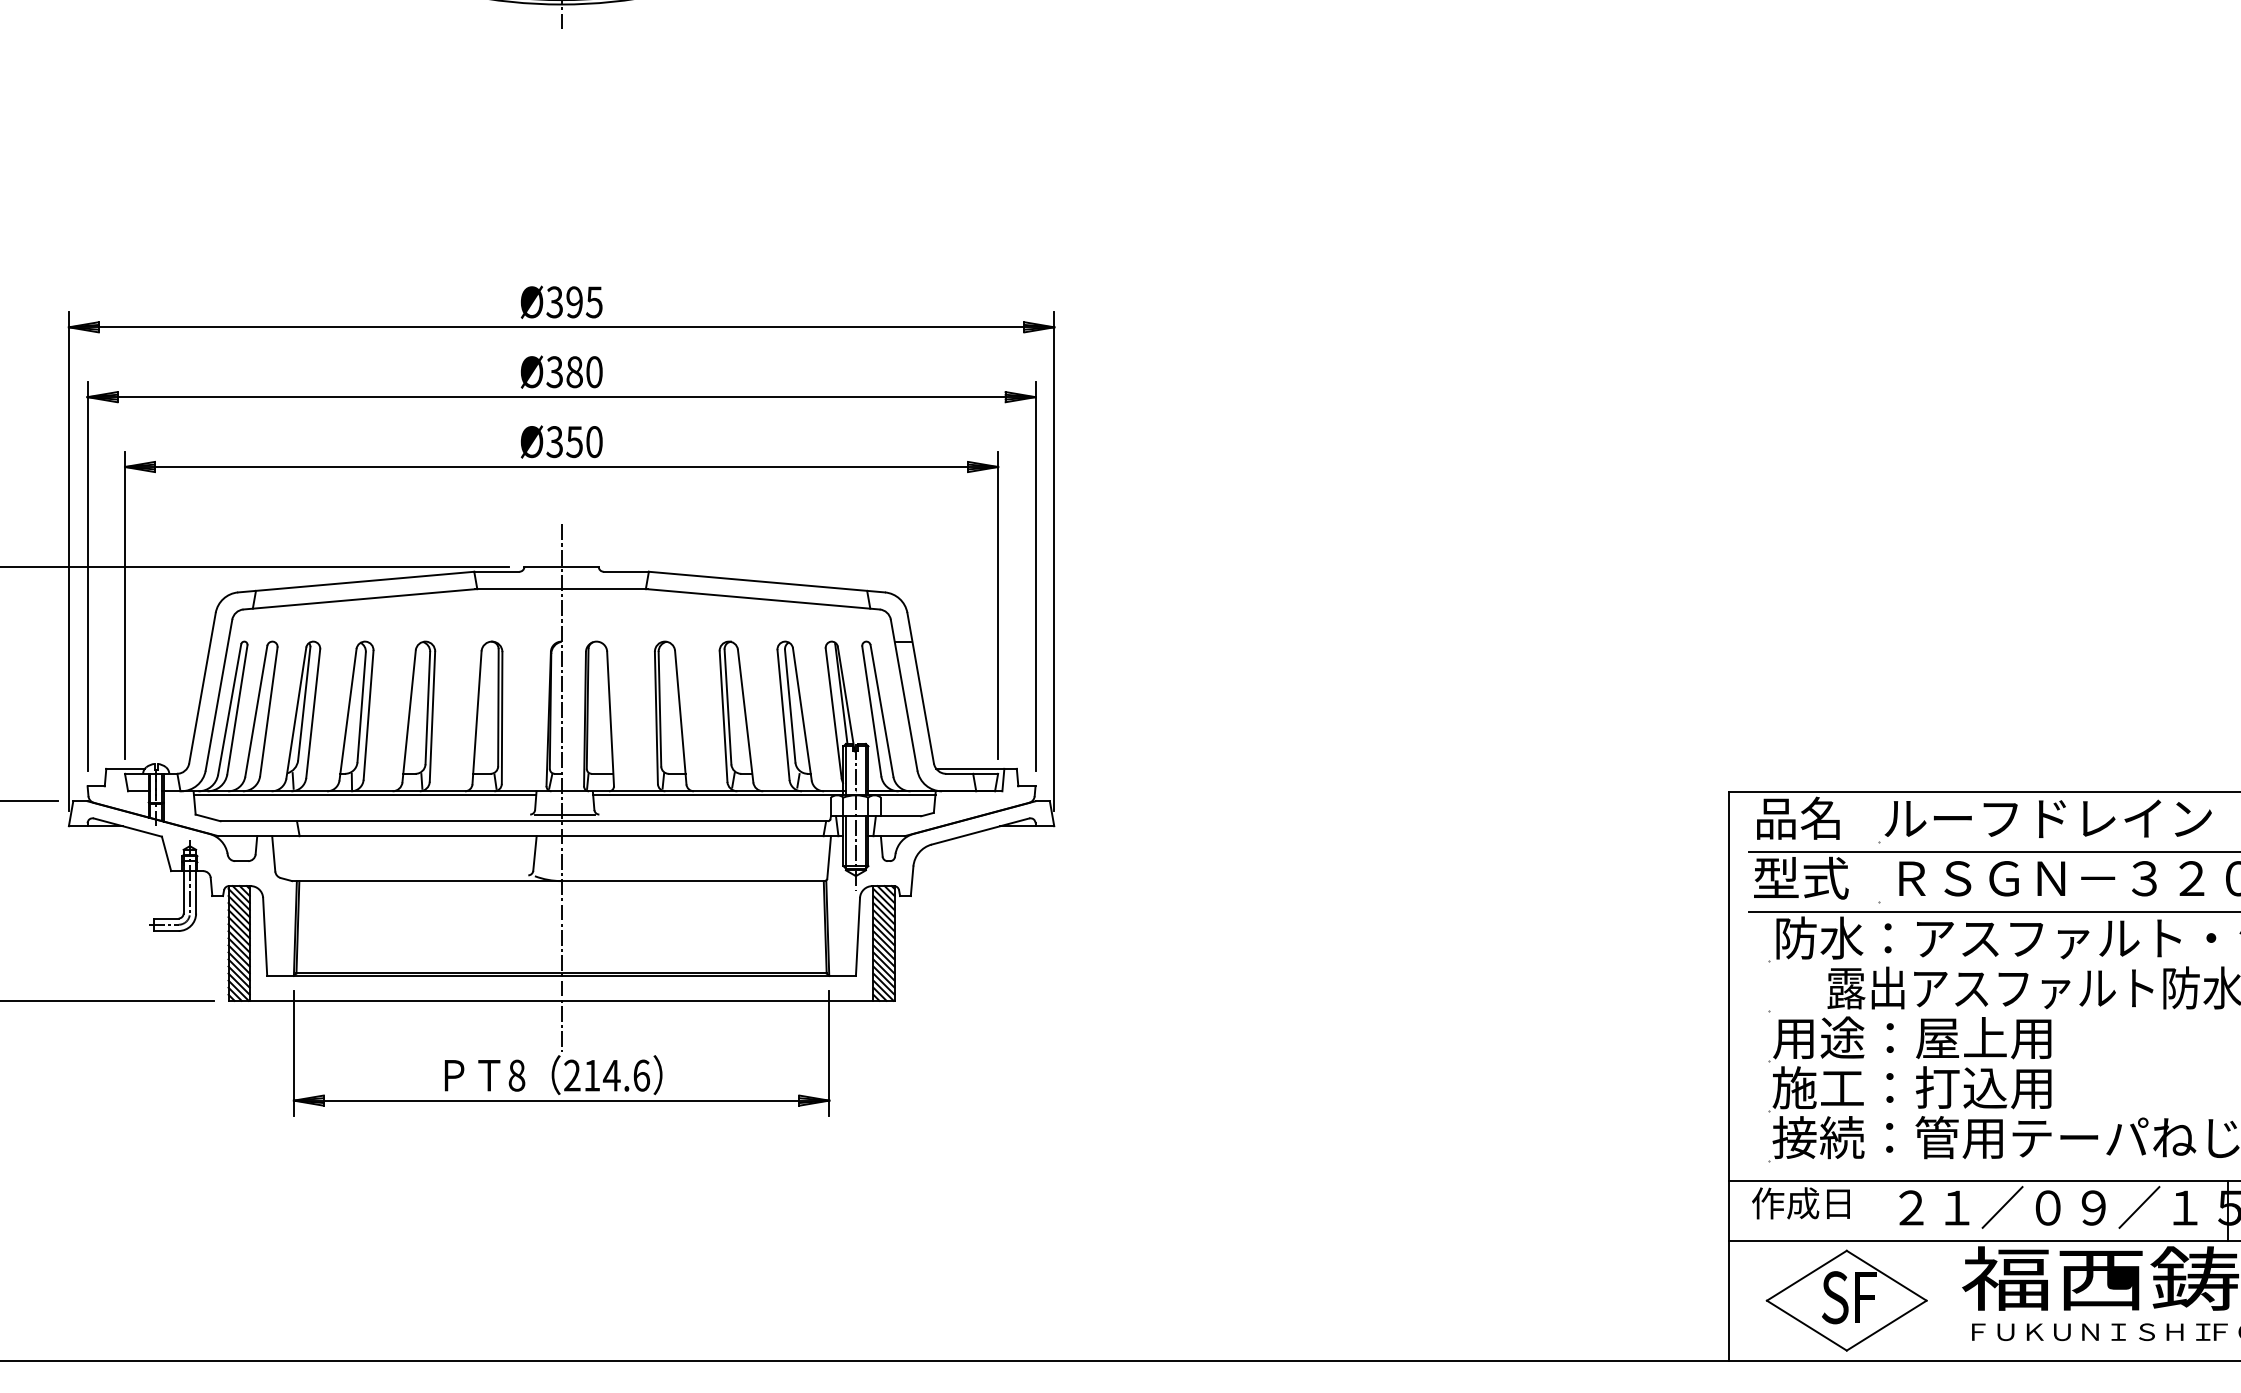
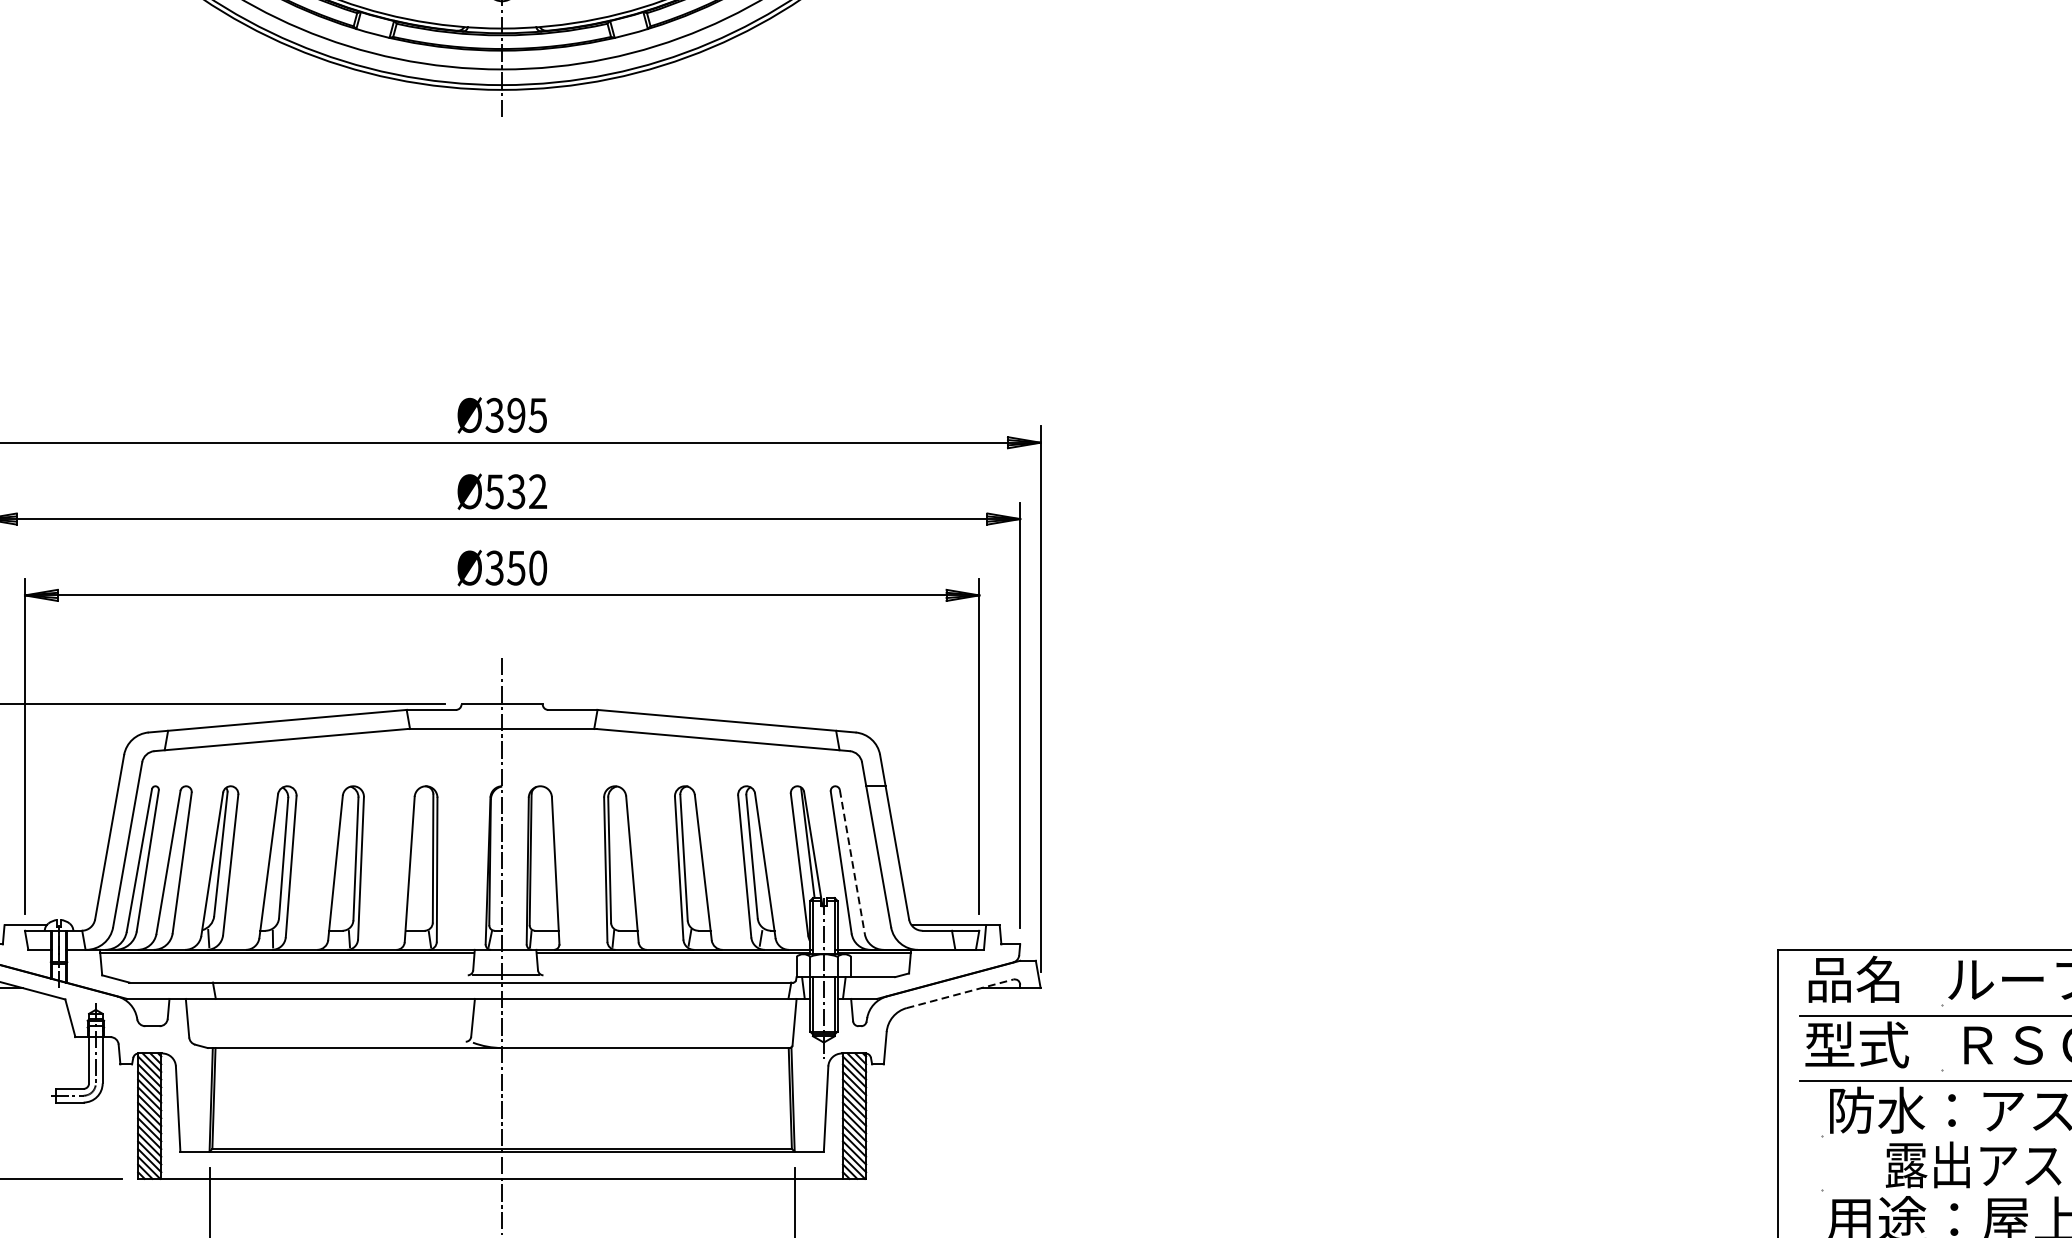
text: (574, 372) -> (516, 492), Ø380 -> Ø532
line: (882, 710) -> (852, 861), solid -> dashed
line: (981, 831) -> (961, 993), solid -> dashed

